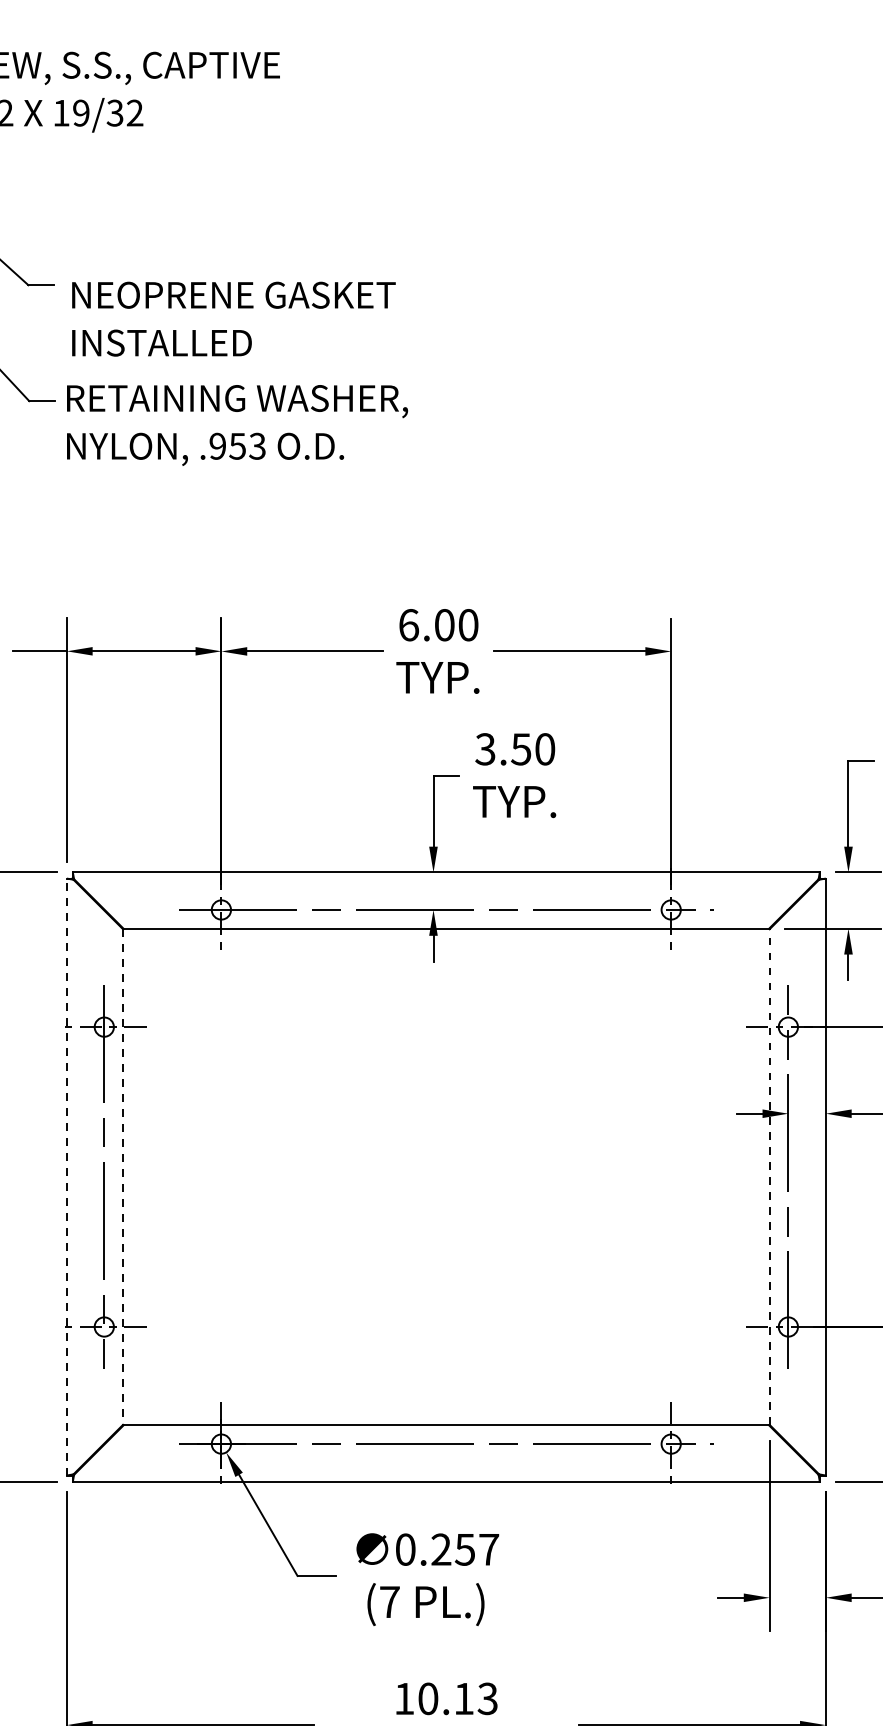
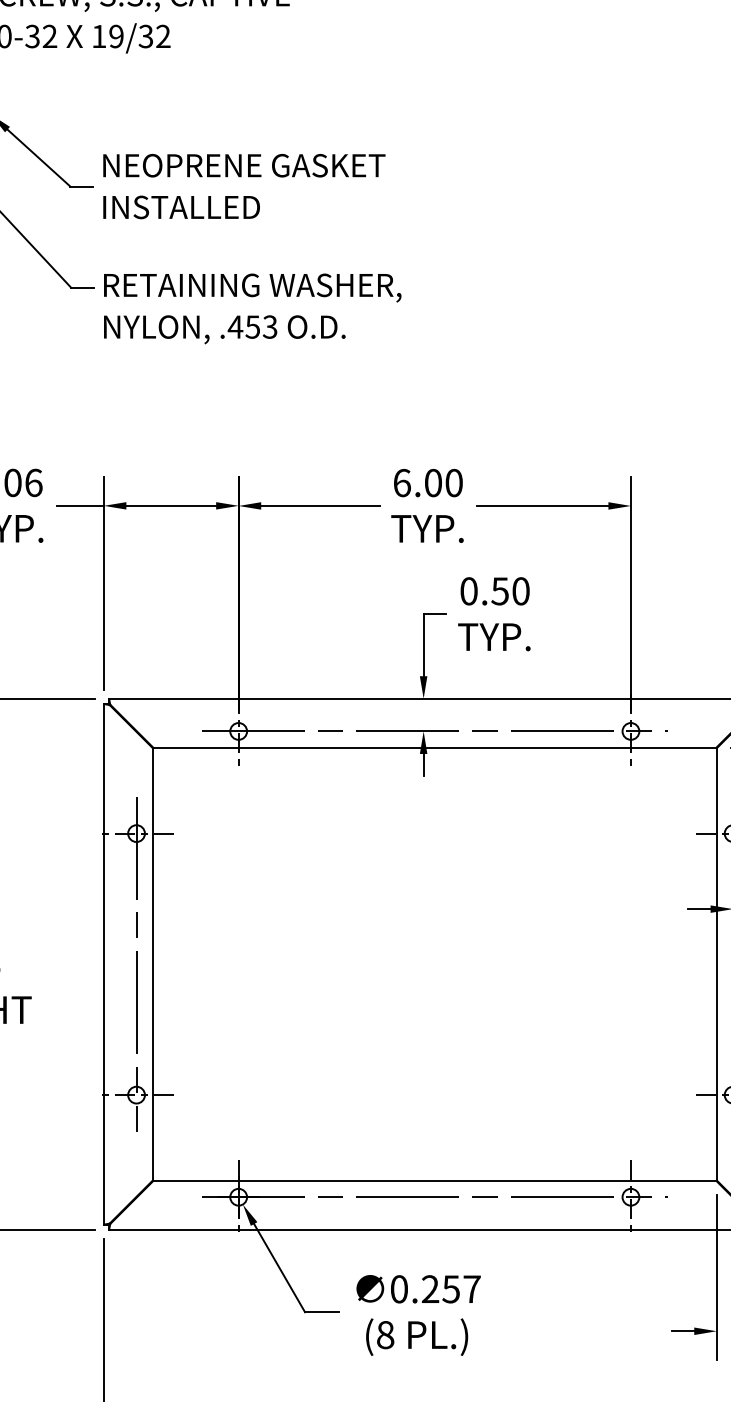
text: (233, 318) -> (243, 185), moved
text: (217, 445) -> (235, 326), .953 -> .453
text: (485, 749) -> (468, 591), 3.50 -> 0.50
line: (66, 1176) -> (103, 963), dashed -> solid
line: (123, 1177) -> (153, 964), dashed -> solid
line: (769, 1177) -> (716, 964), dashed -> solid
text: (389, 1602) -> (385, 1335), (7 -> (8

